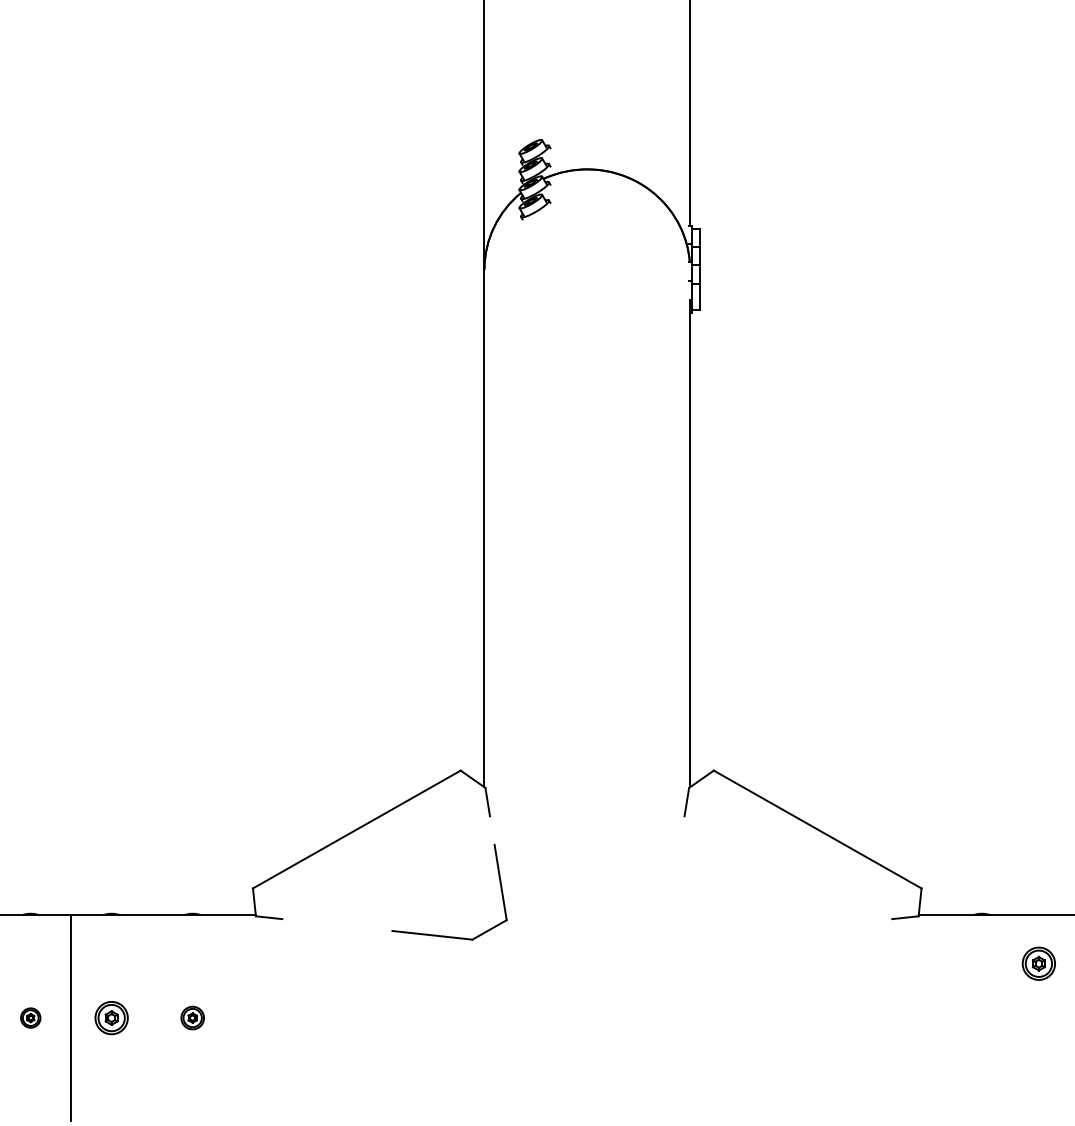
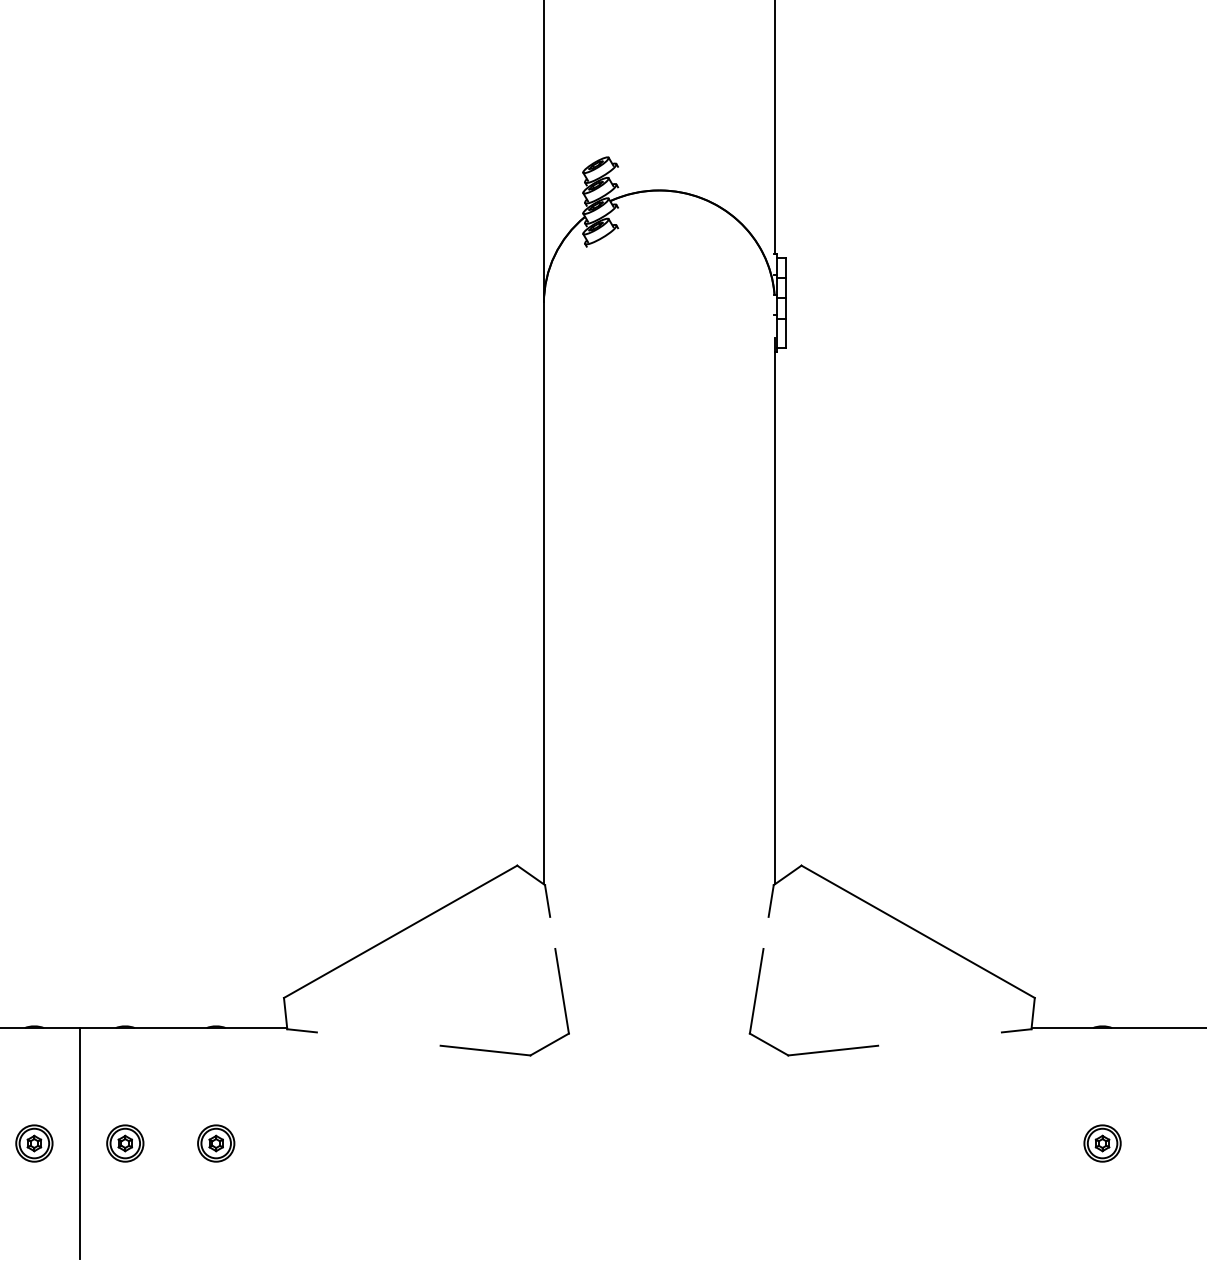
part: (732, 935) -> (822, 1050), added
part: (1038, 963) -> (1102, 1143), moved
part: (30, 1018) -> (34, 1143), size x1.67
part: (192, 1018) -> (216, 1143), size x1.43

